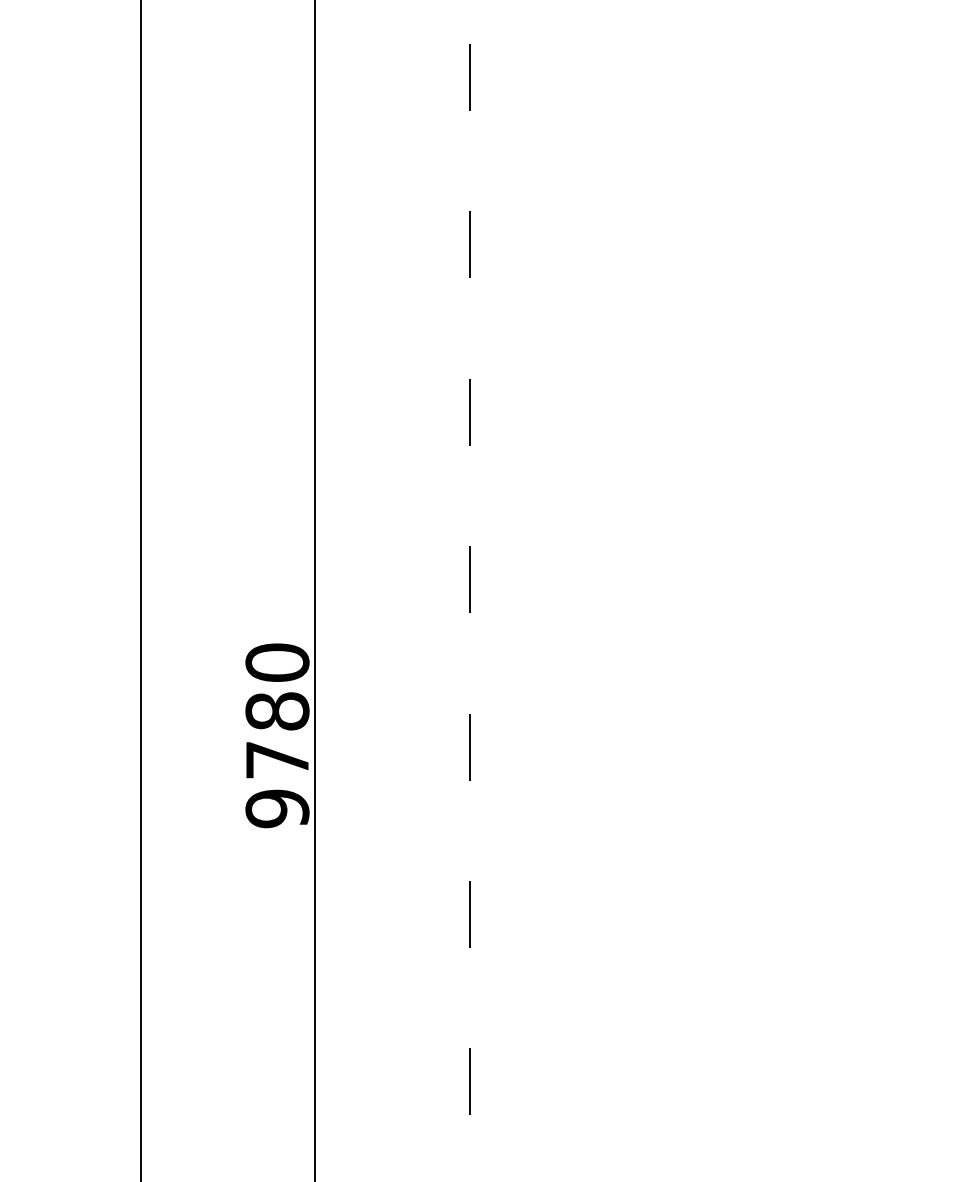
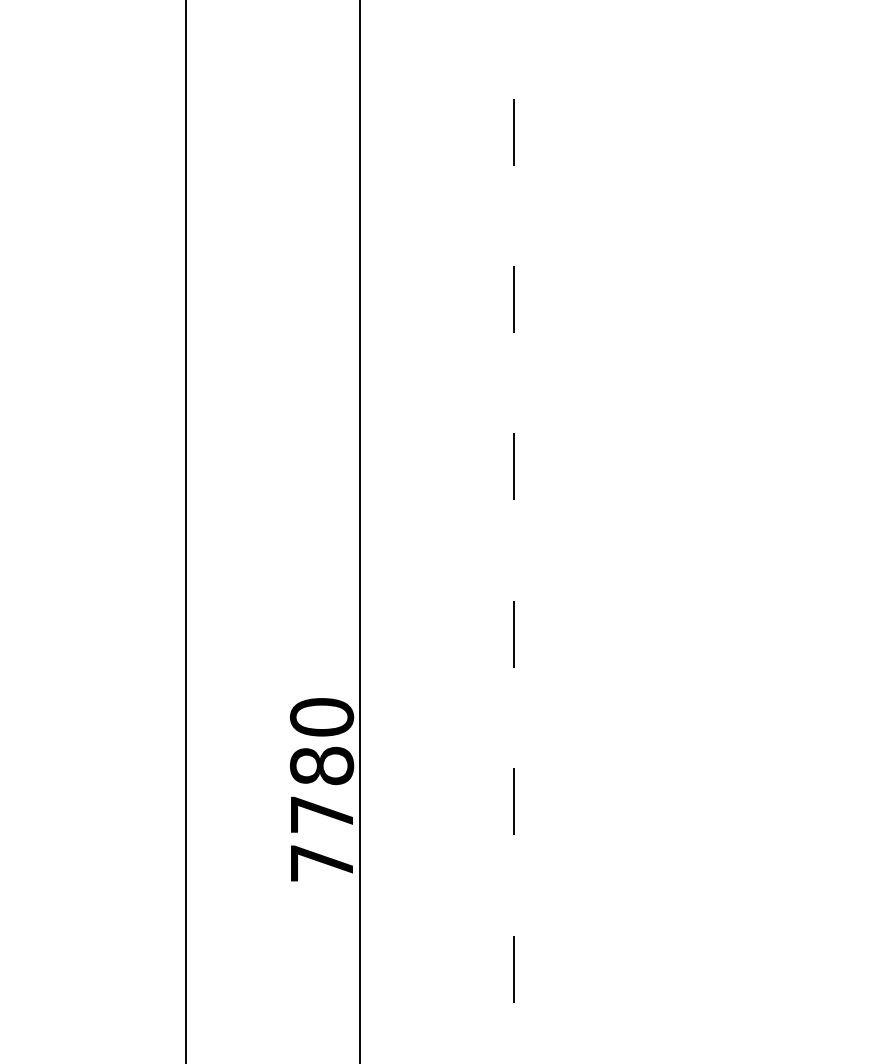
text: (277, 808) -> (322, 863), 9780 -> 7780

